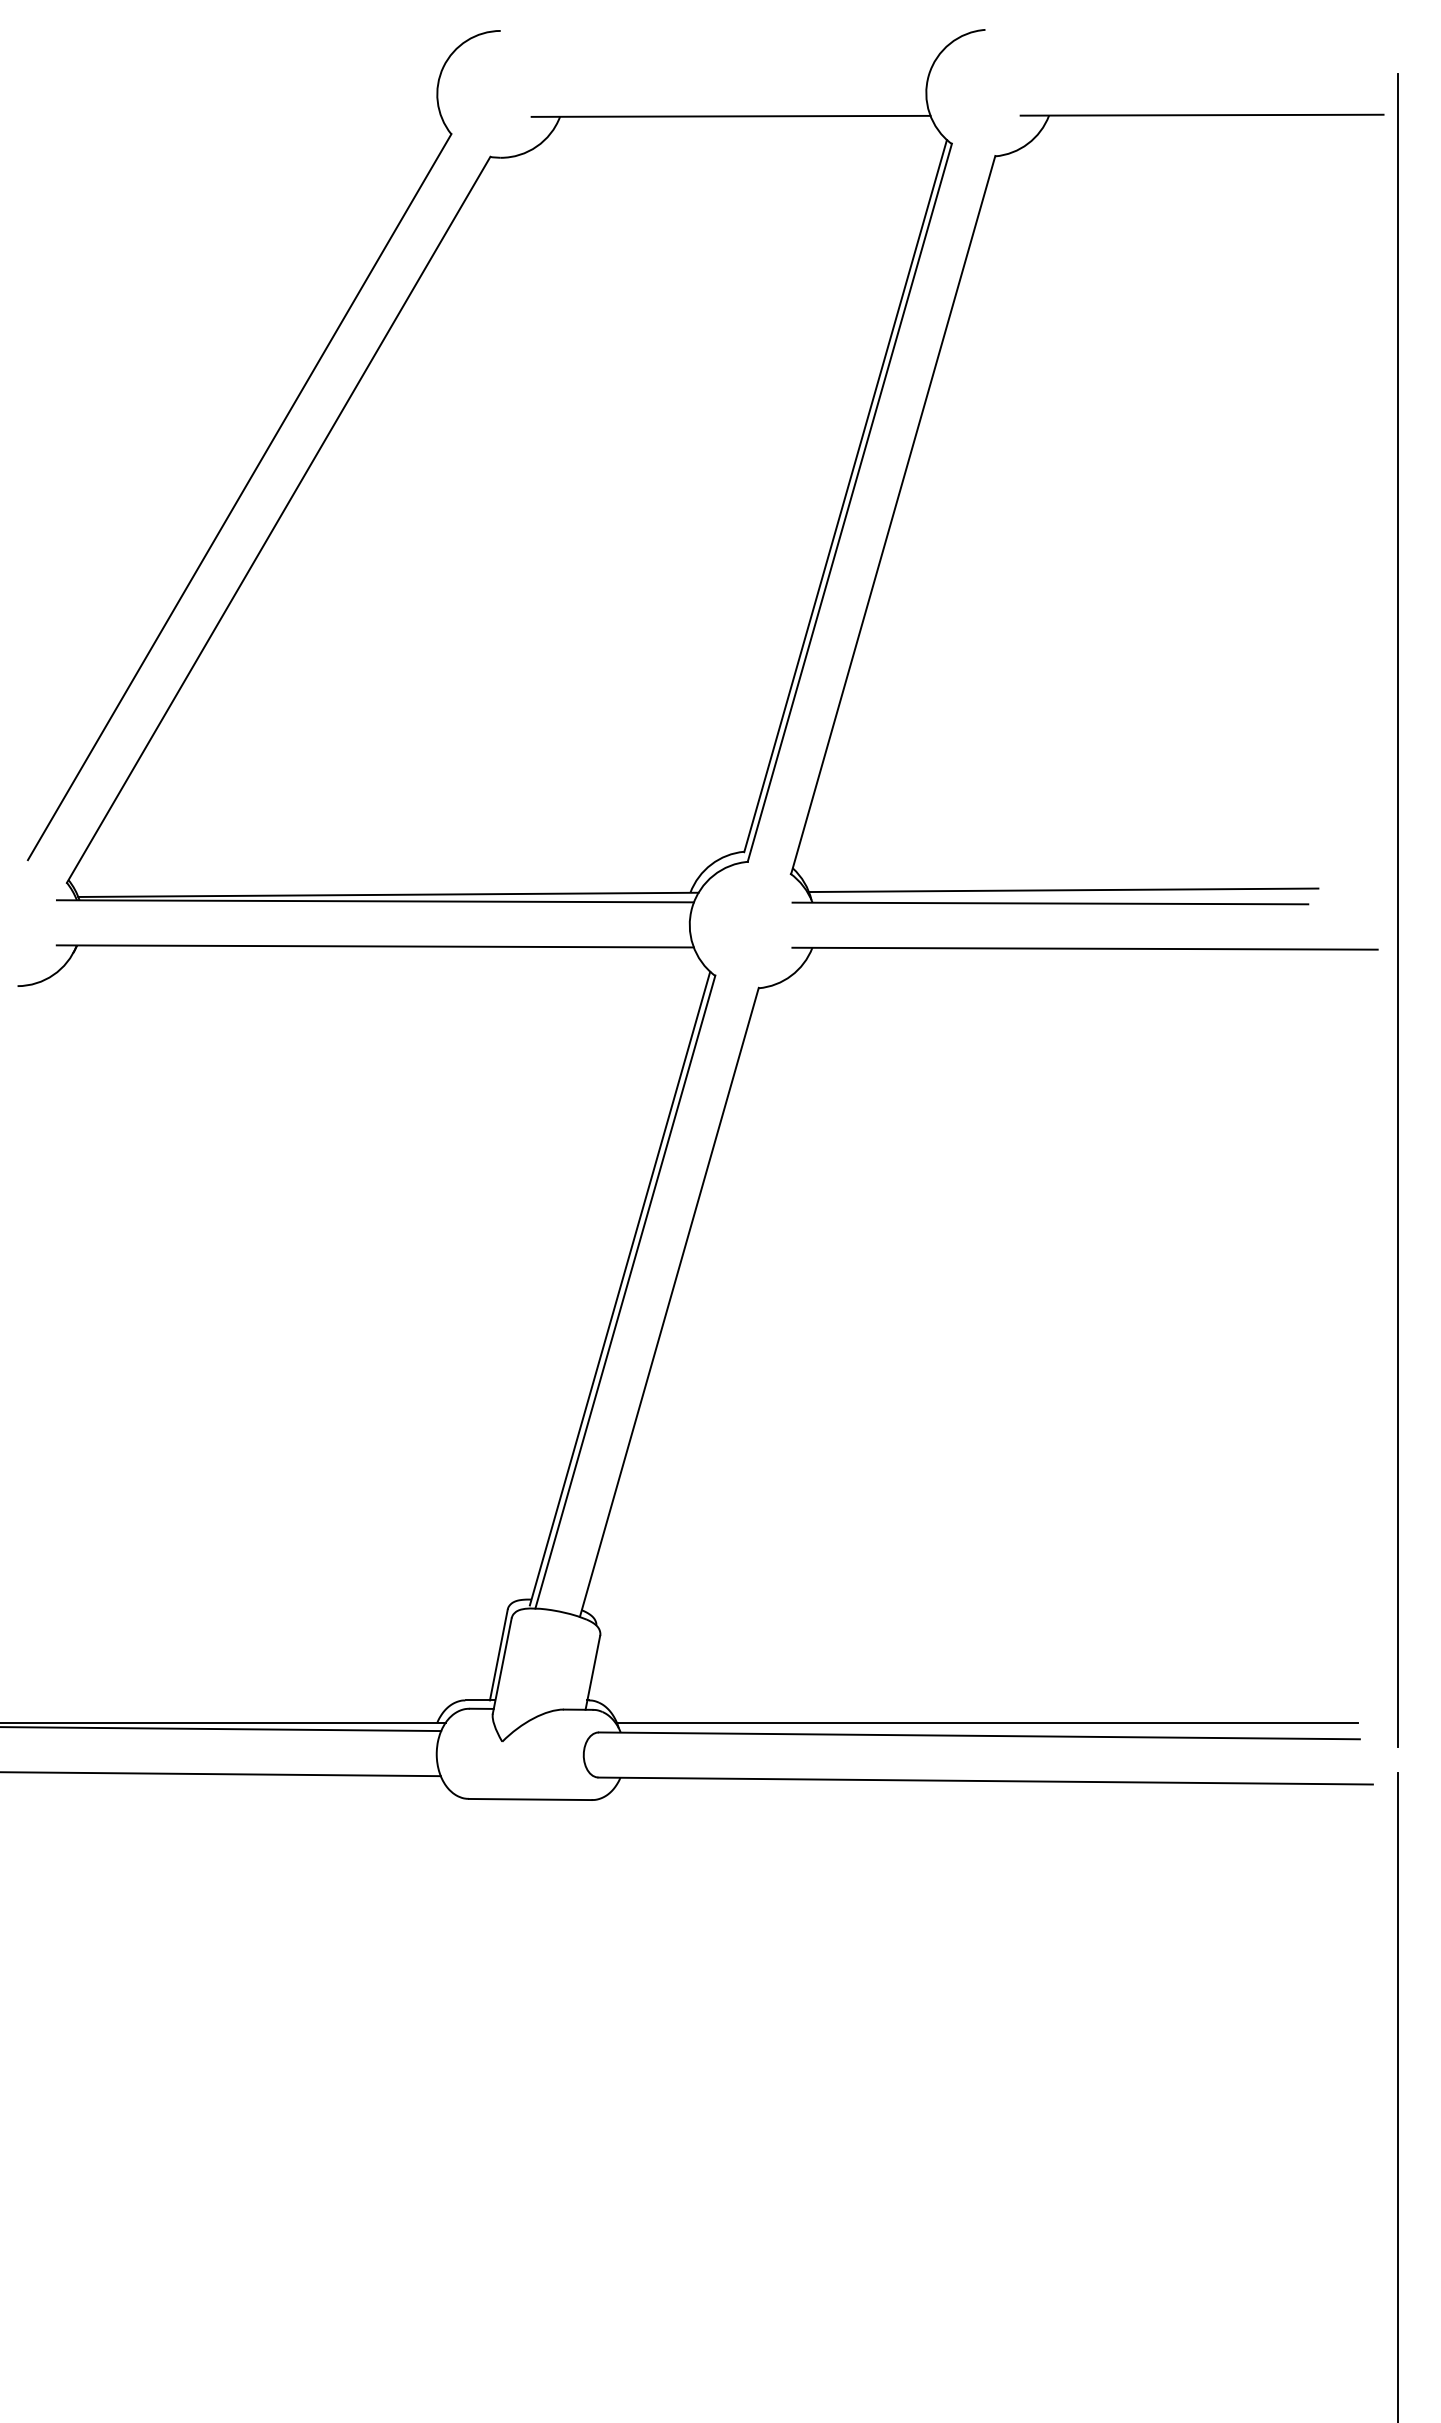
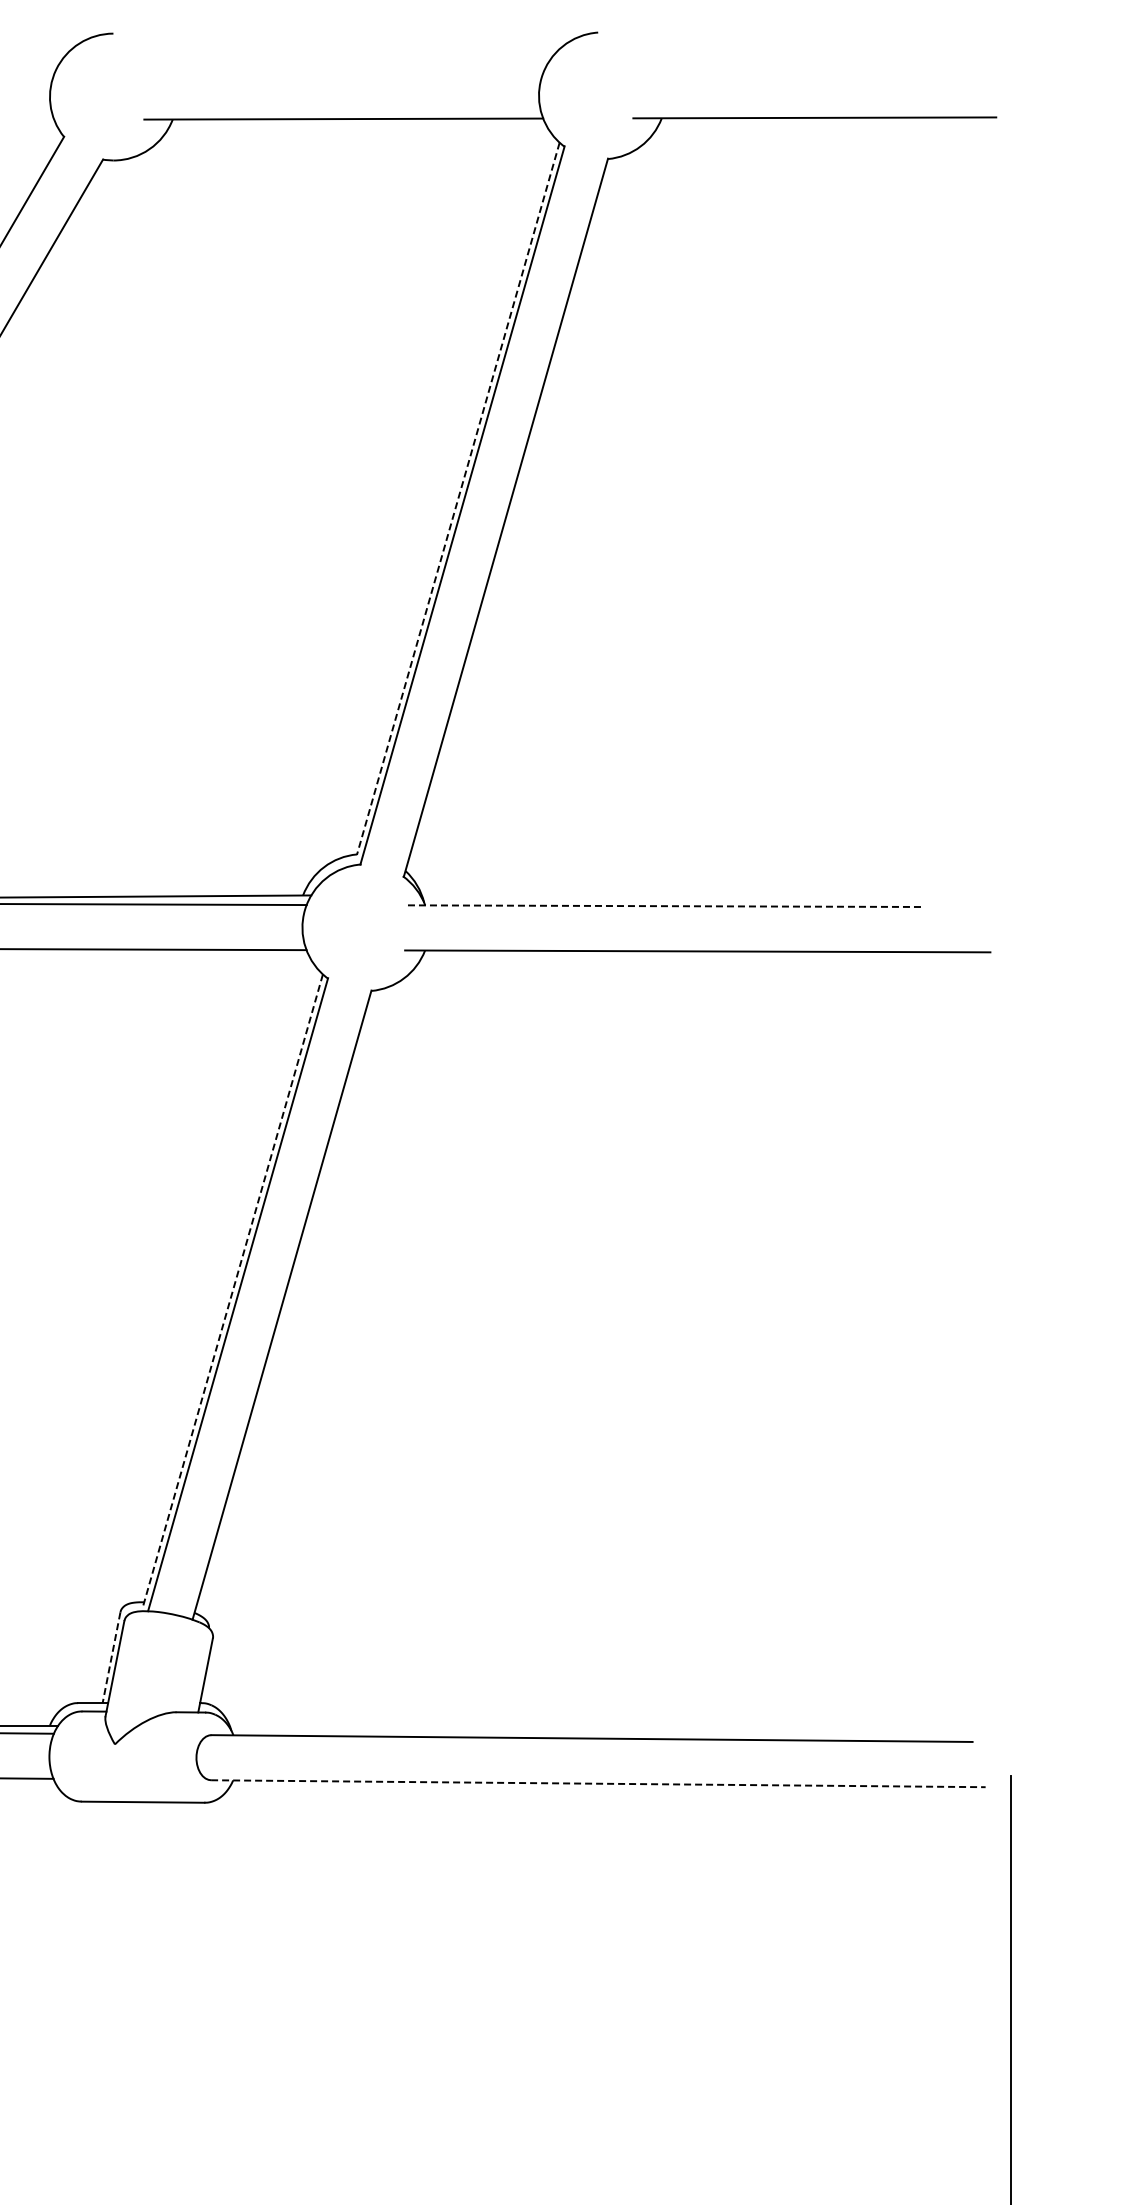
line: (845, 496) -> (458, 499), solid -> dashed
line: (1063, 890) -> (676, 893), removed
line: (1050, 903) -> (663, 906), solid -> dashed
line: (1397, 909) -> (1010, 912), removed
line: (619, 1289) -> (232, 1292), solid -> dashed
line: (498, 1655) -> (111, 1658), solid -> dashed
line: (986, 1722) -> (599, 1725), removed
line: (986, 1781) -> (599, 1784), solid -> dashed

